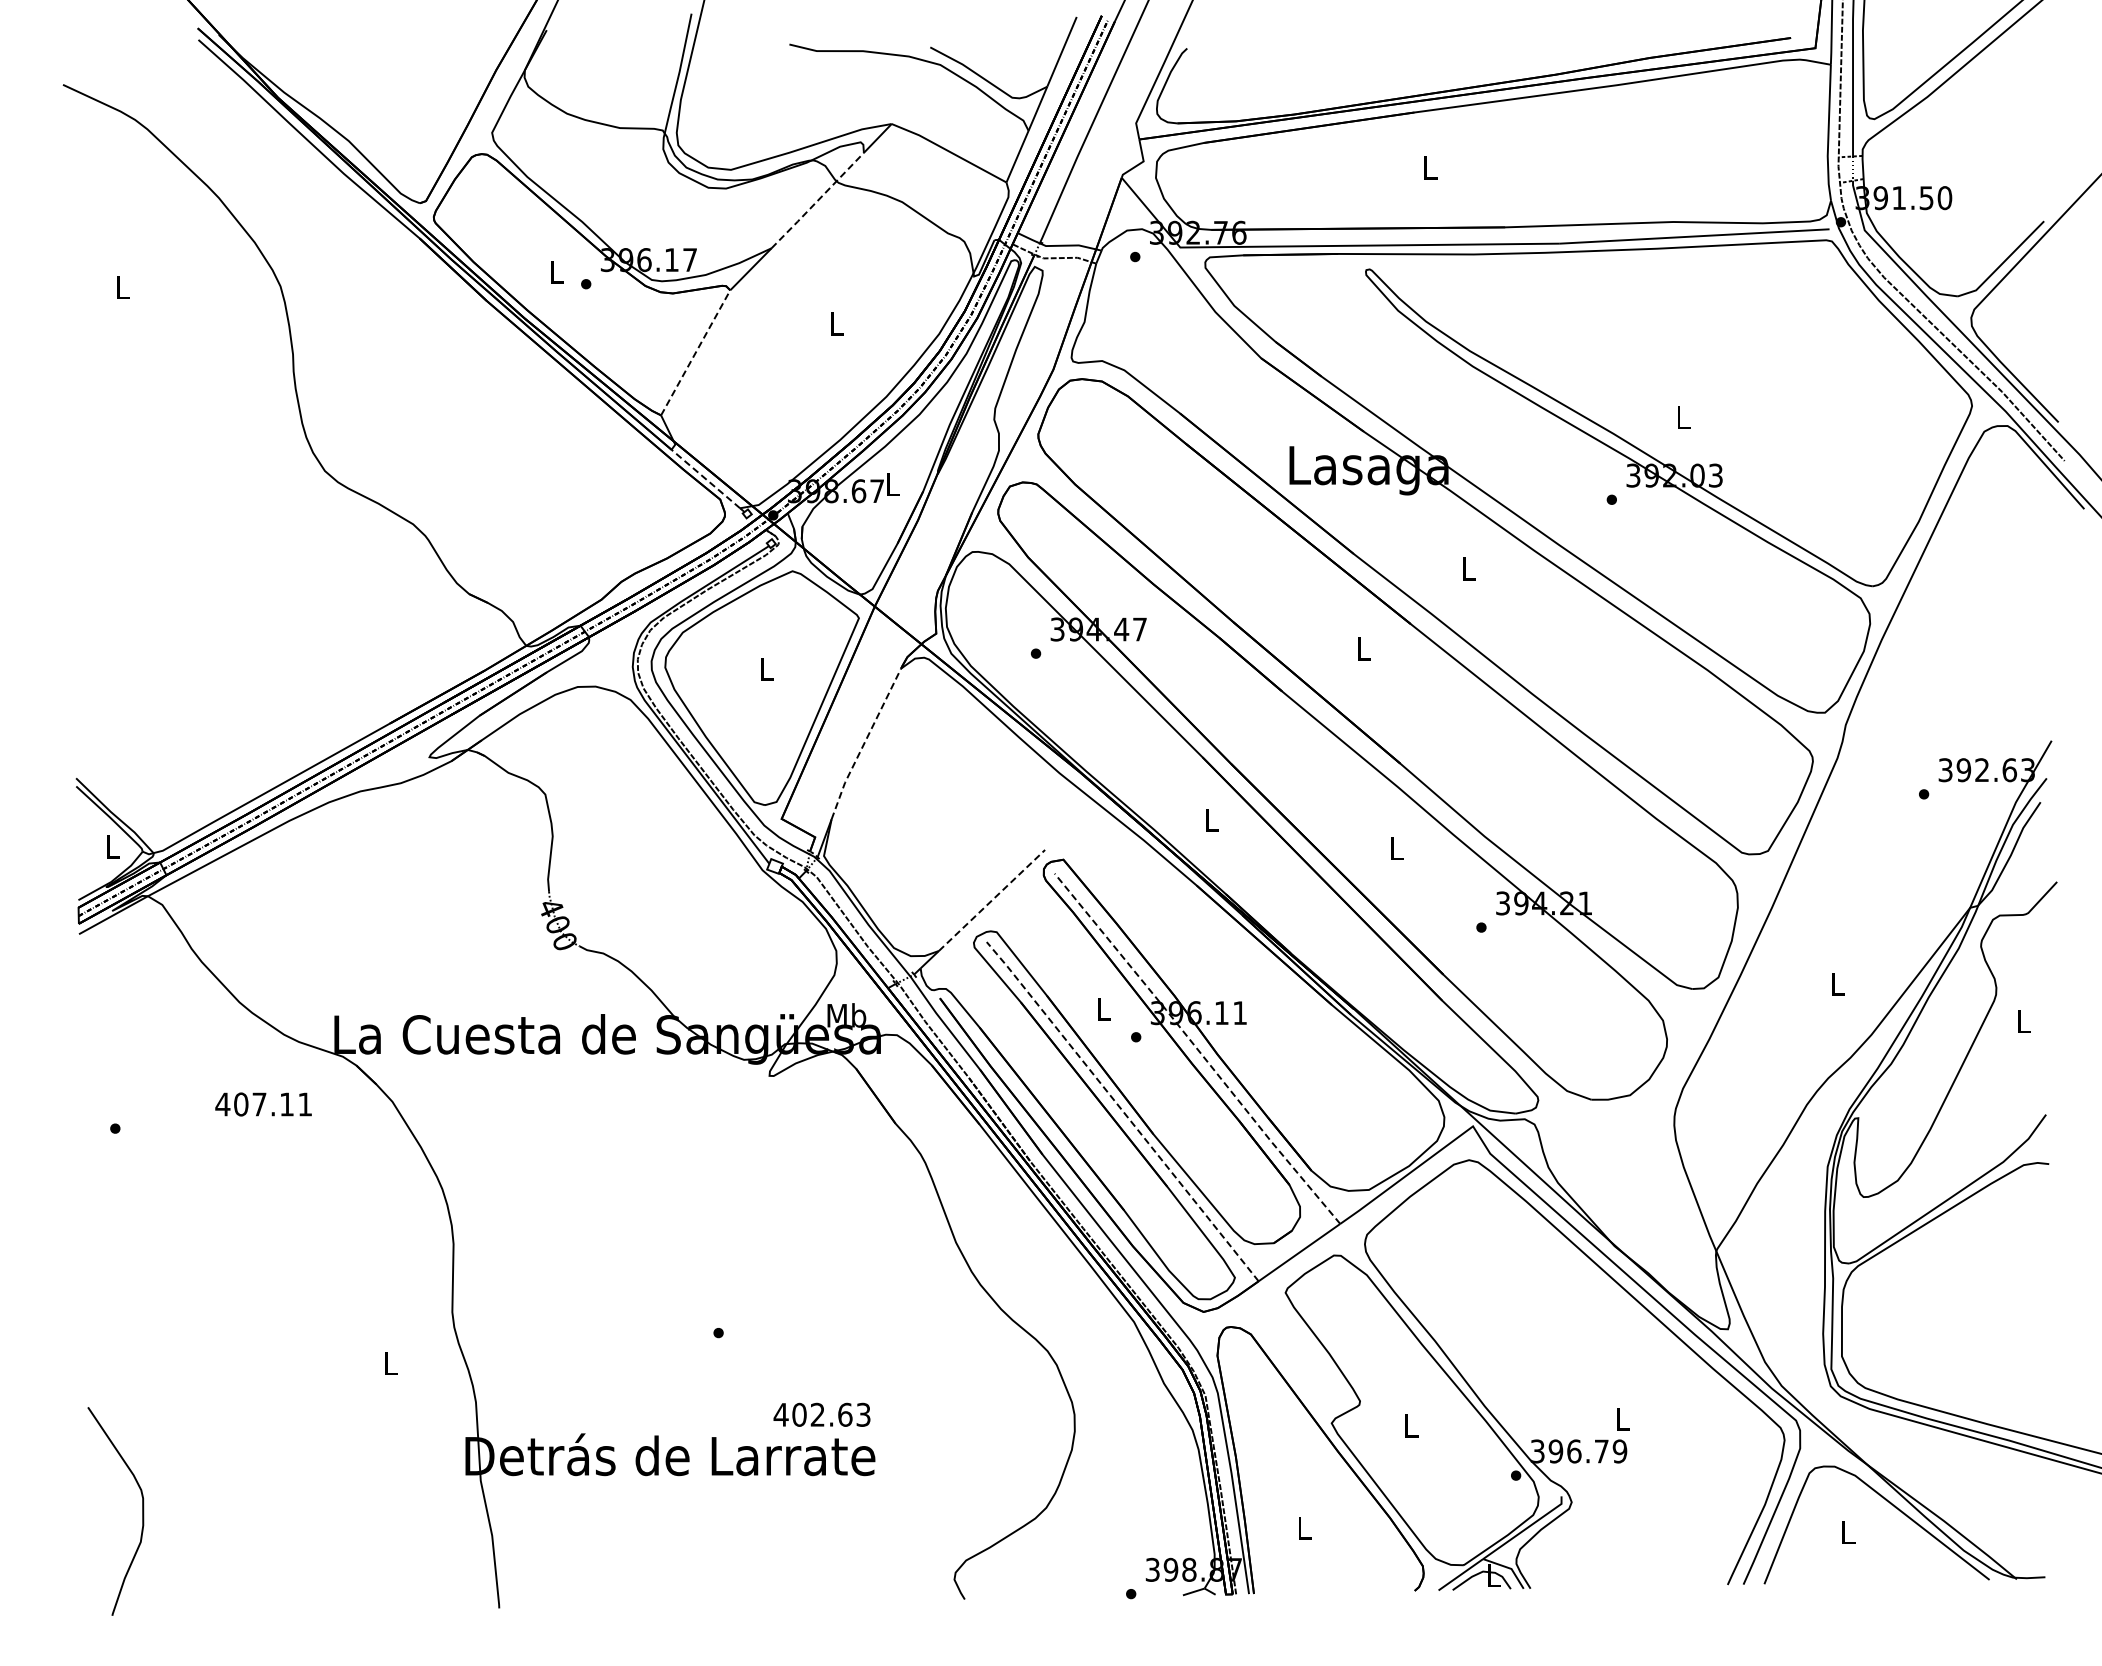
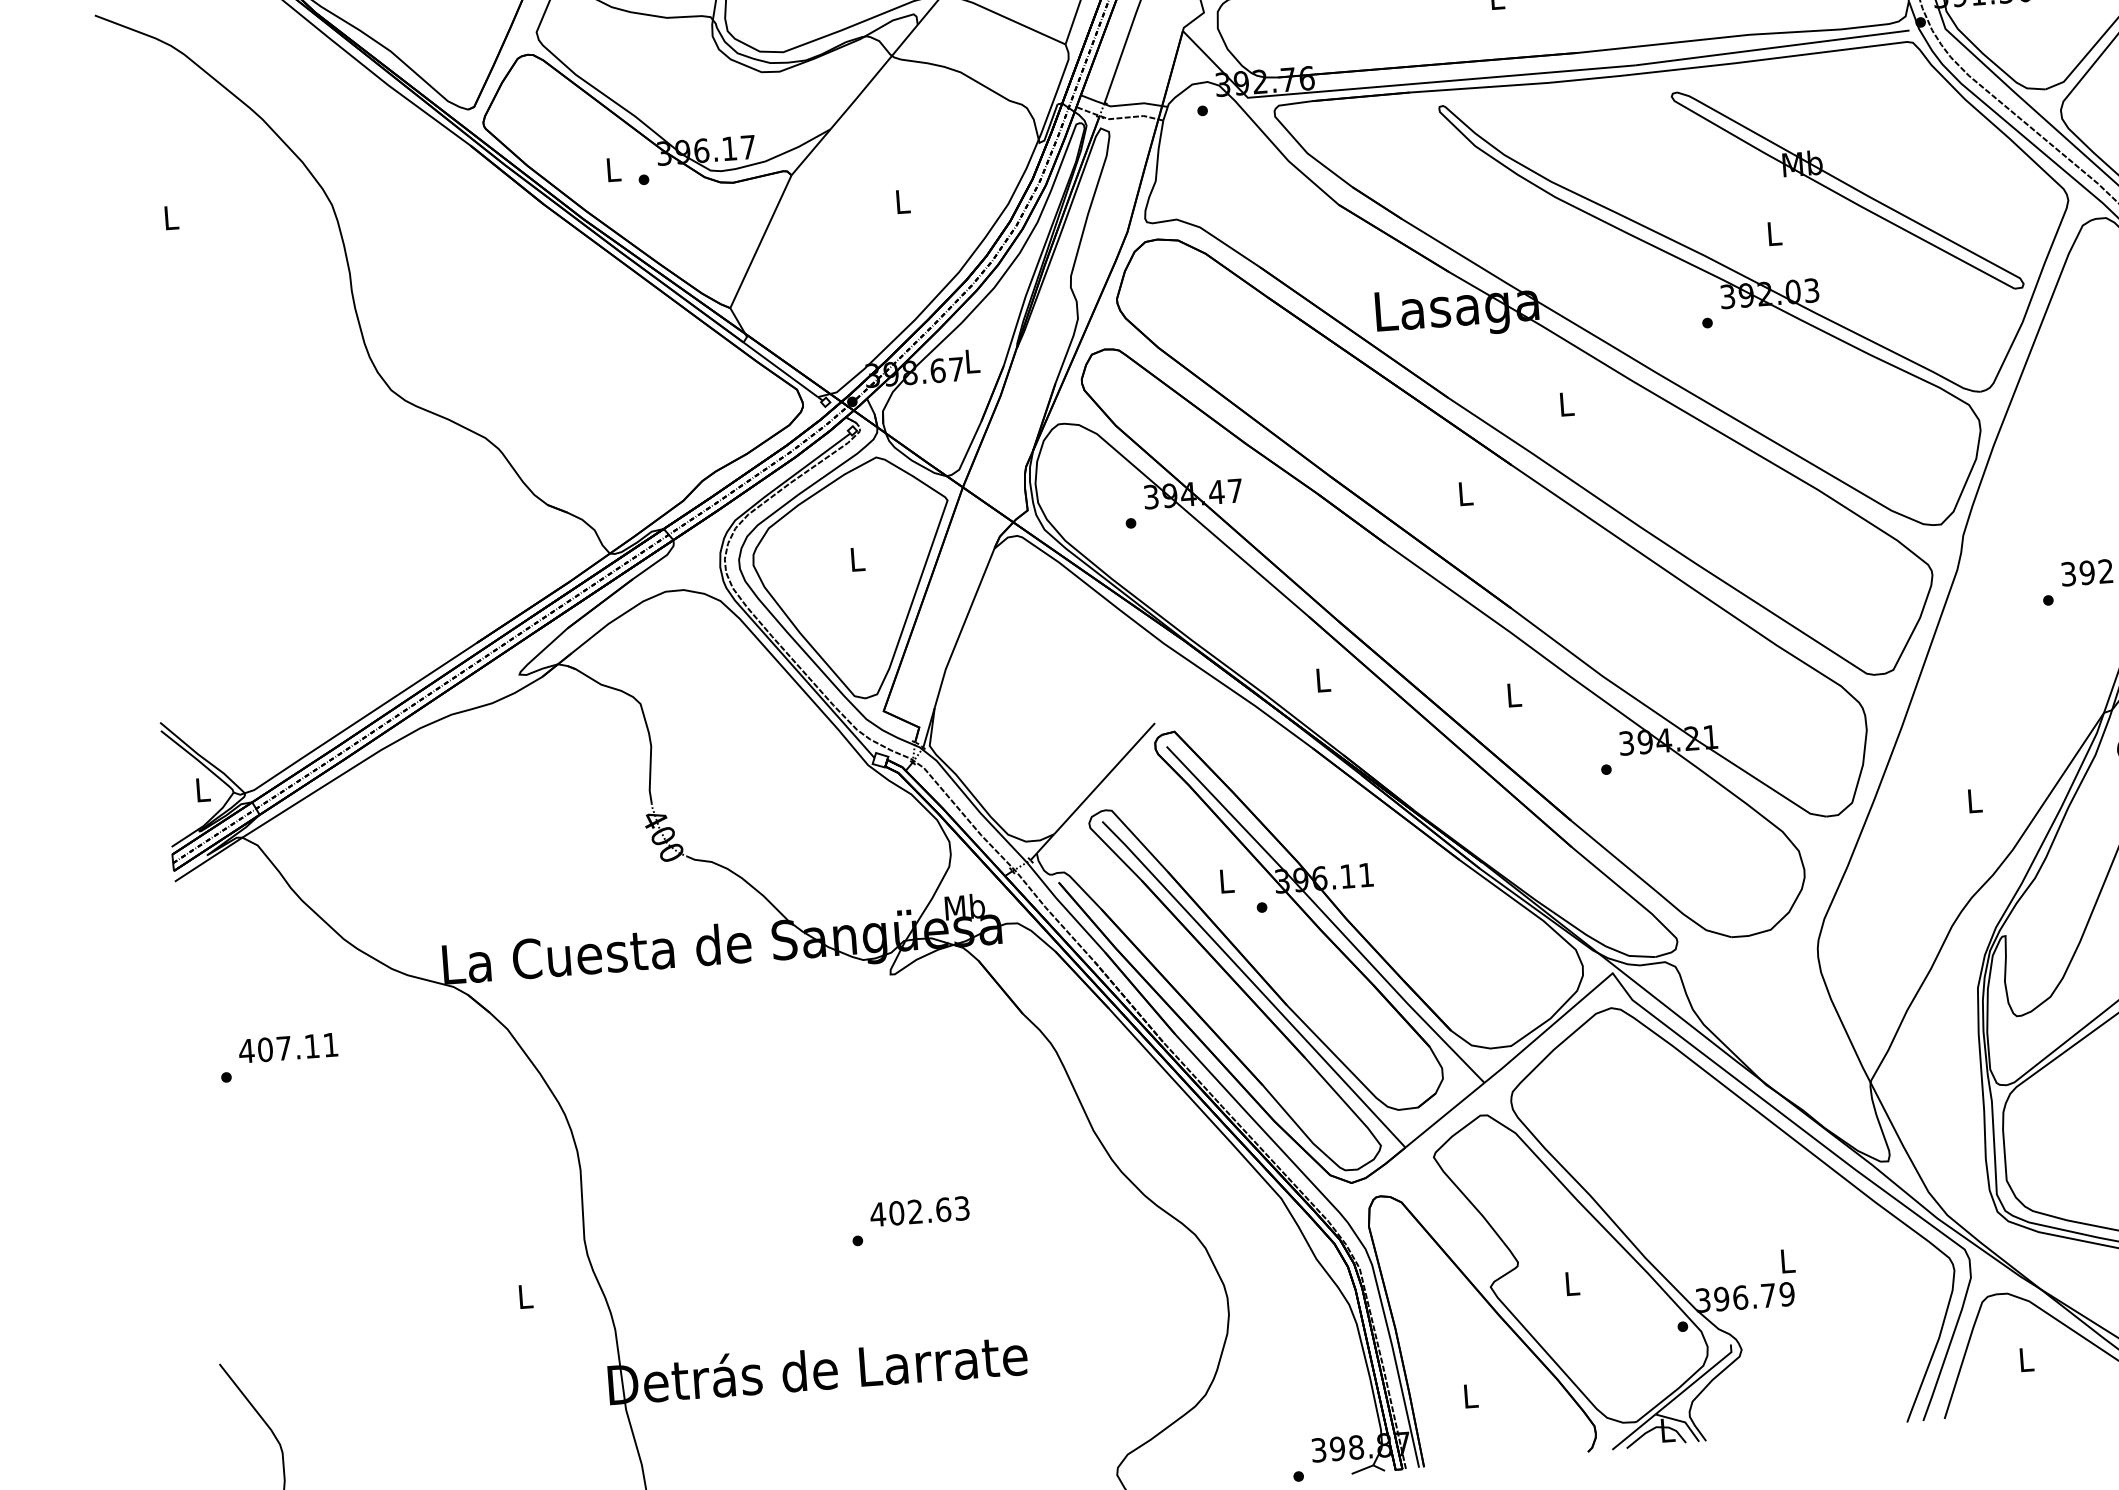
line: (817, 200) -> (873, 77), dashed -> solid
line: (695, 352) -> (760, 241), dashed -> solid
part: (1757, 380) -> (1847, 190), added
line: (705, 478) -> (780, 369), dashed -> solid
line: (864, 743) -> (962, 627), dashed -> solid
line: (992, 900) -> (1105, 778), dashed -> solid
line: (1197, 1048) -> (1325, 914), dashed -> solid
text: (263, 1104) -> (288, 1048), moved
line: (1122, 1110) -> (1253, 983), dashed -> solid
text: (821, 1414) -> (919, 1211), moved

